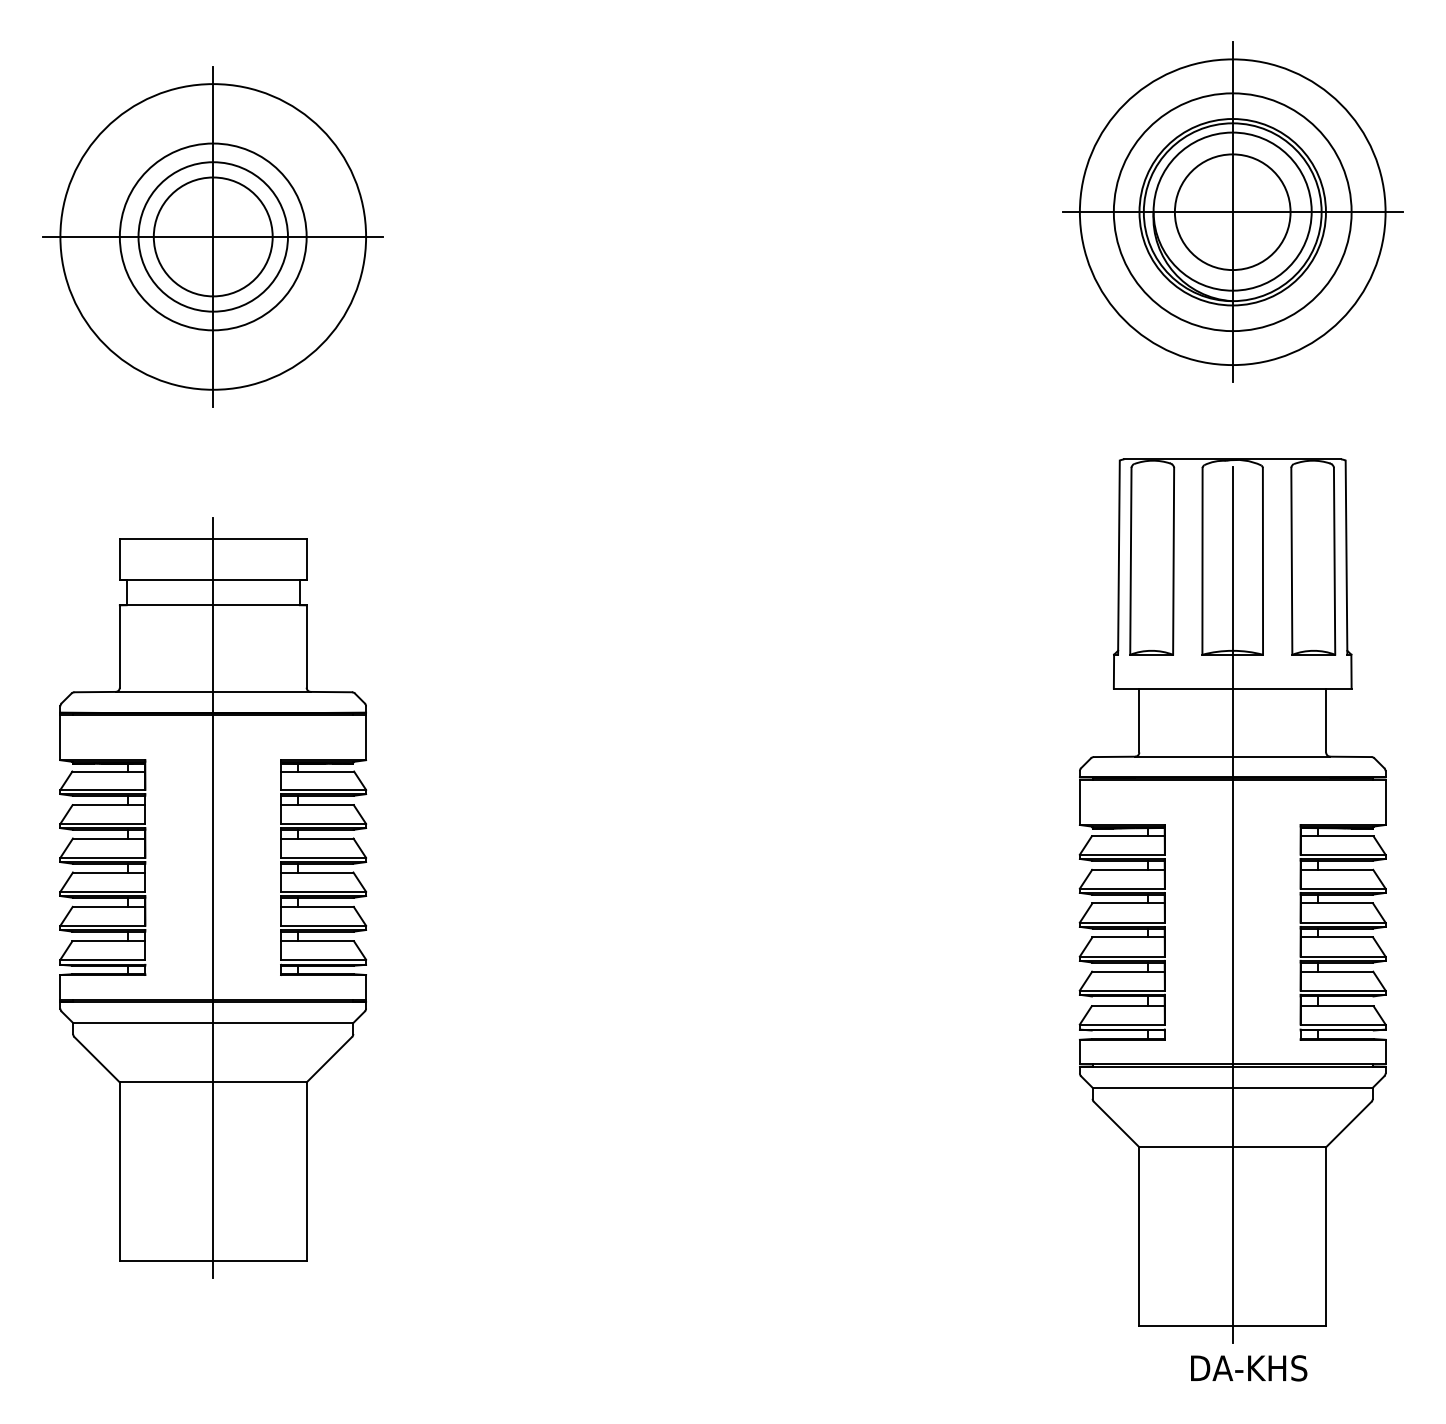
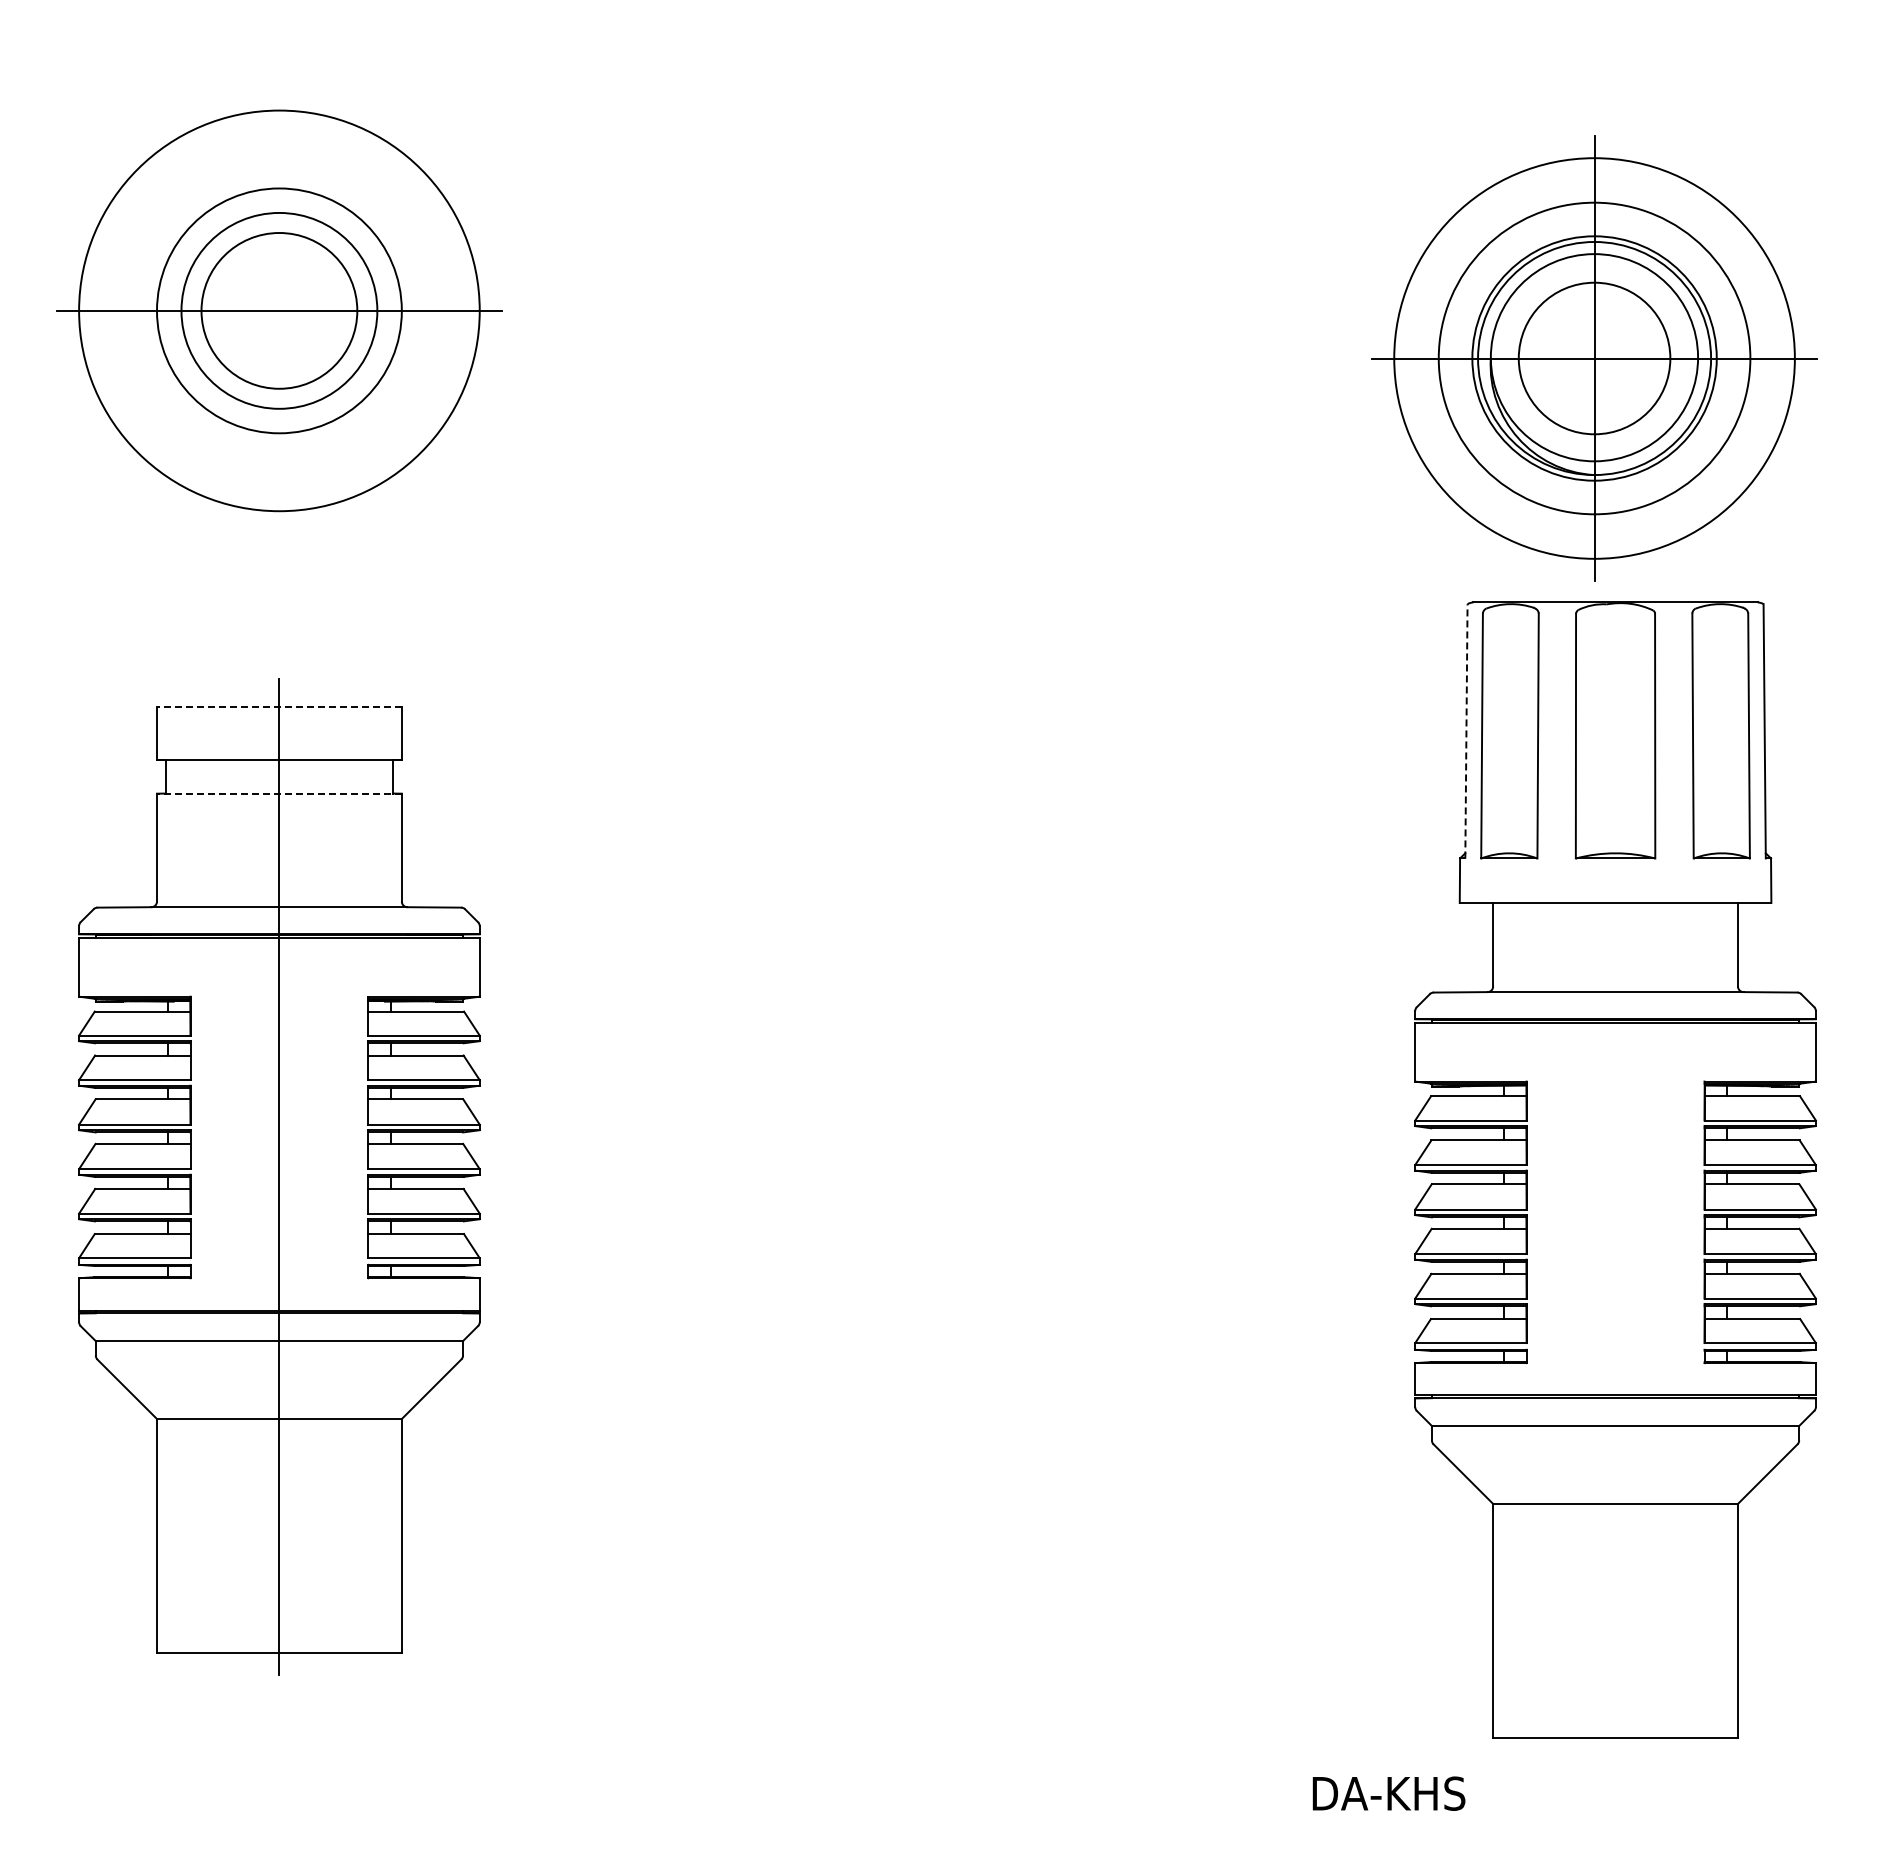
part: (1232, 212) -> (1594, 358), moved
line: (213, 236) -> (279, 310), removed
line: (212, 538) -> (278, 706), solid -> dashed
line: (1118, 557) -> (1466, 730), solid -> dashed
line: (212, 605) -> (278, 793), solid -> dashed
line: (1232, 904) -> (1615, 1185), removed
text: (1248, 1368) -> (1388, 1793), moved

